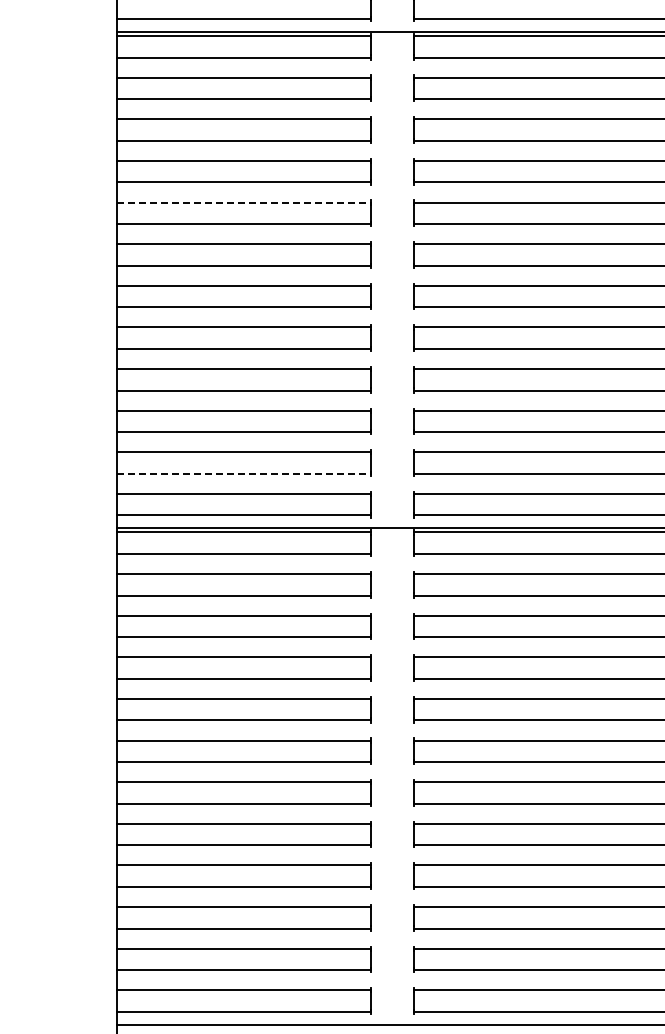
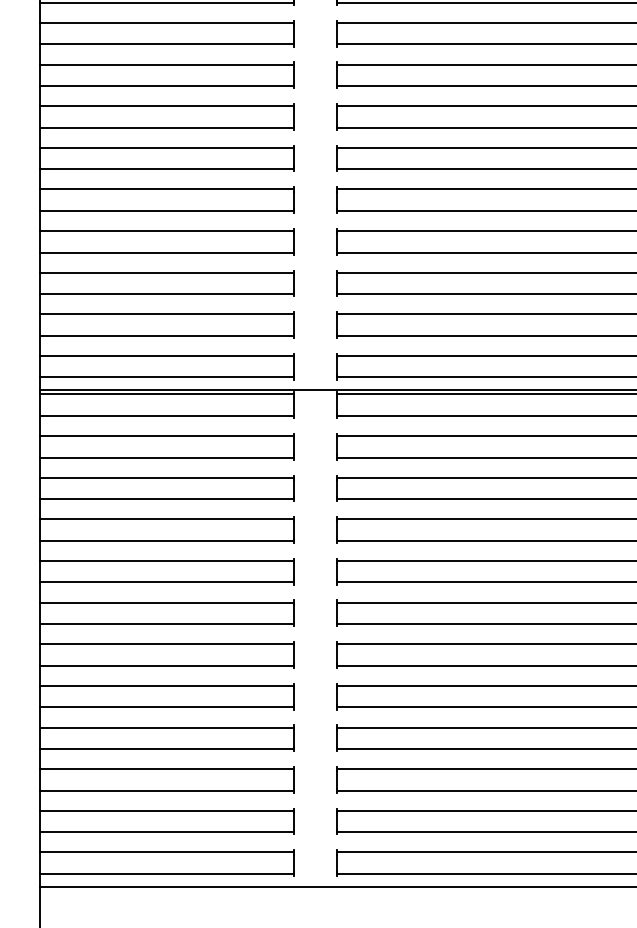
line: (244, 202) -> (167, 64), dashed -> solid
line: (244, 473) -> (167, 335), dashed -> solid

